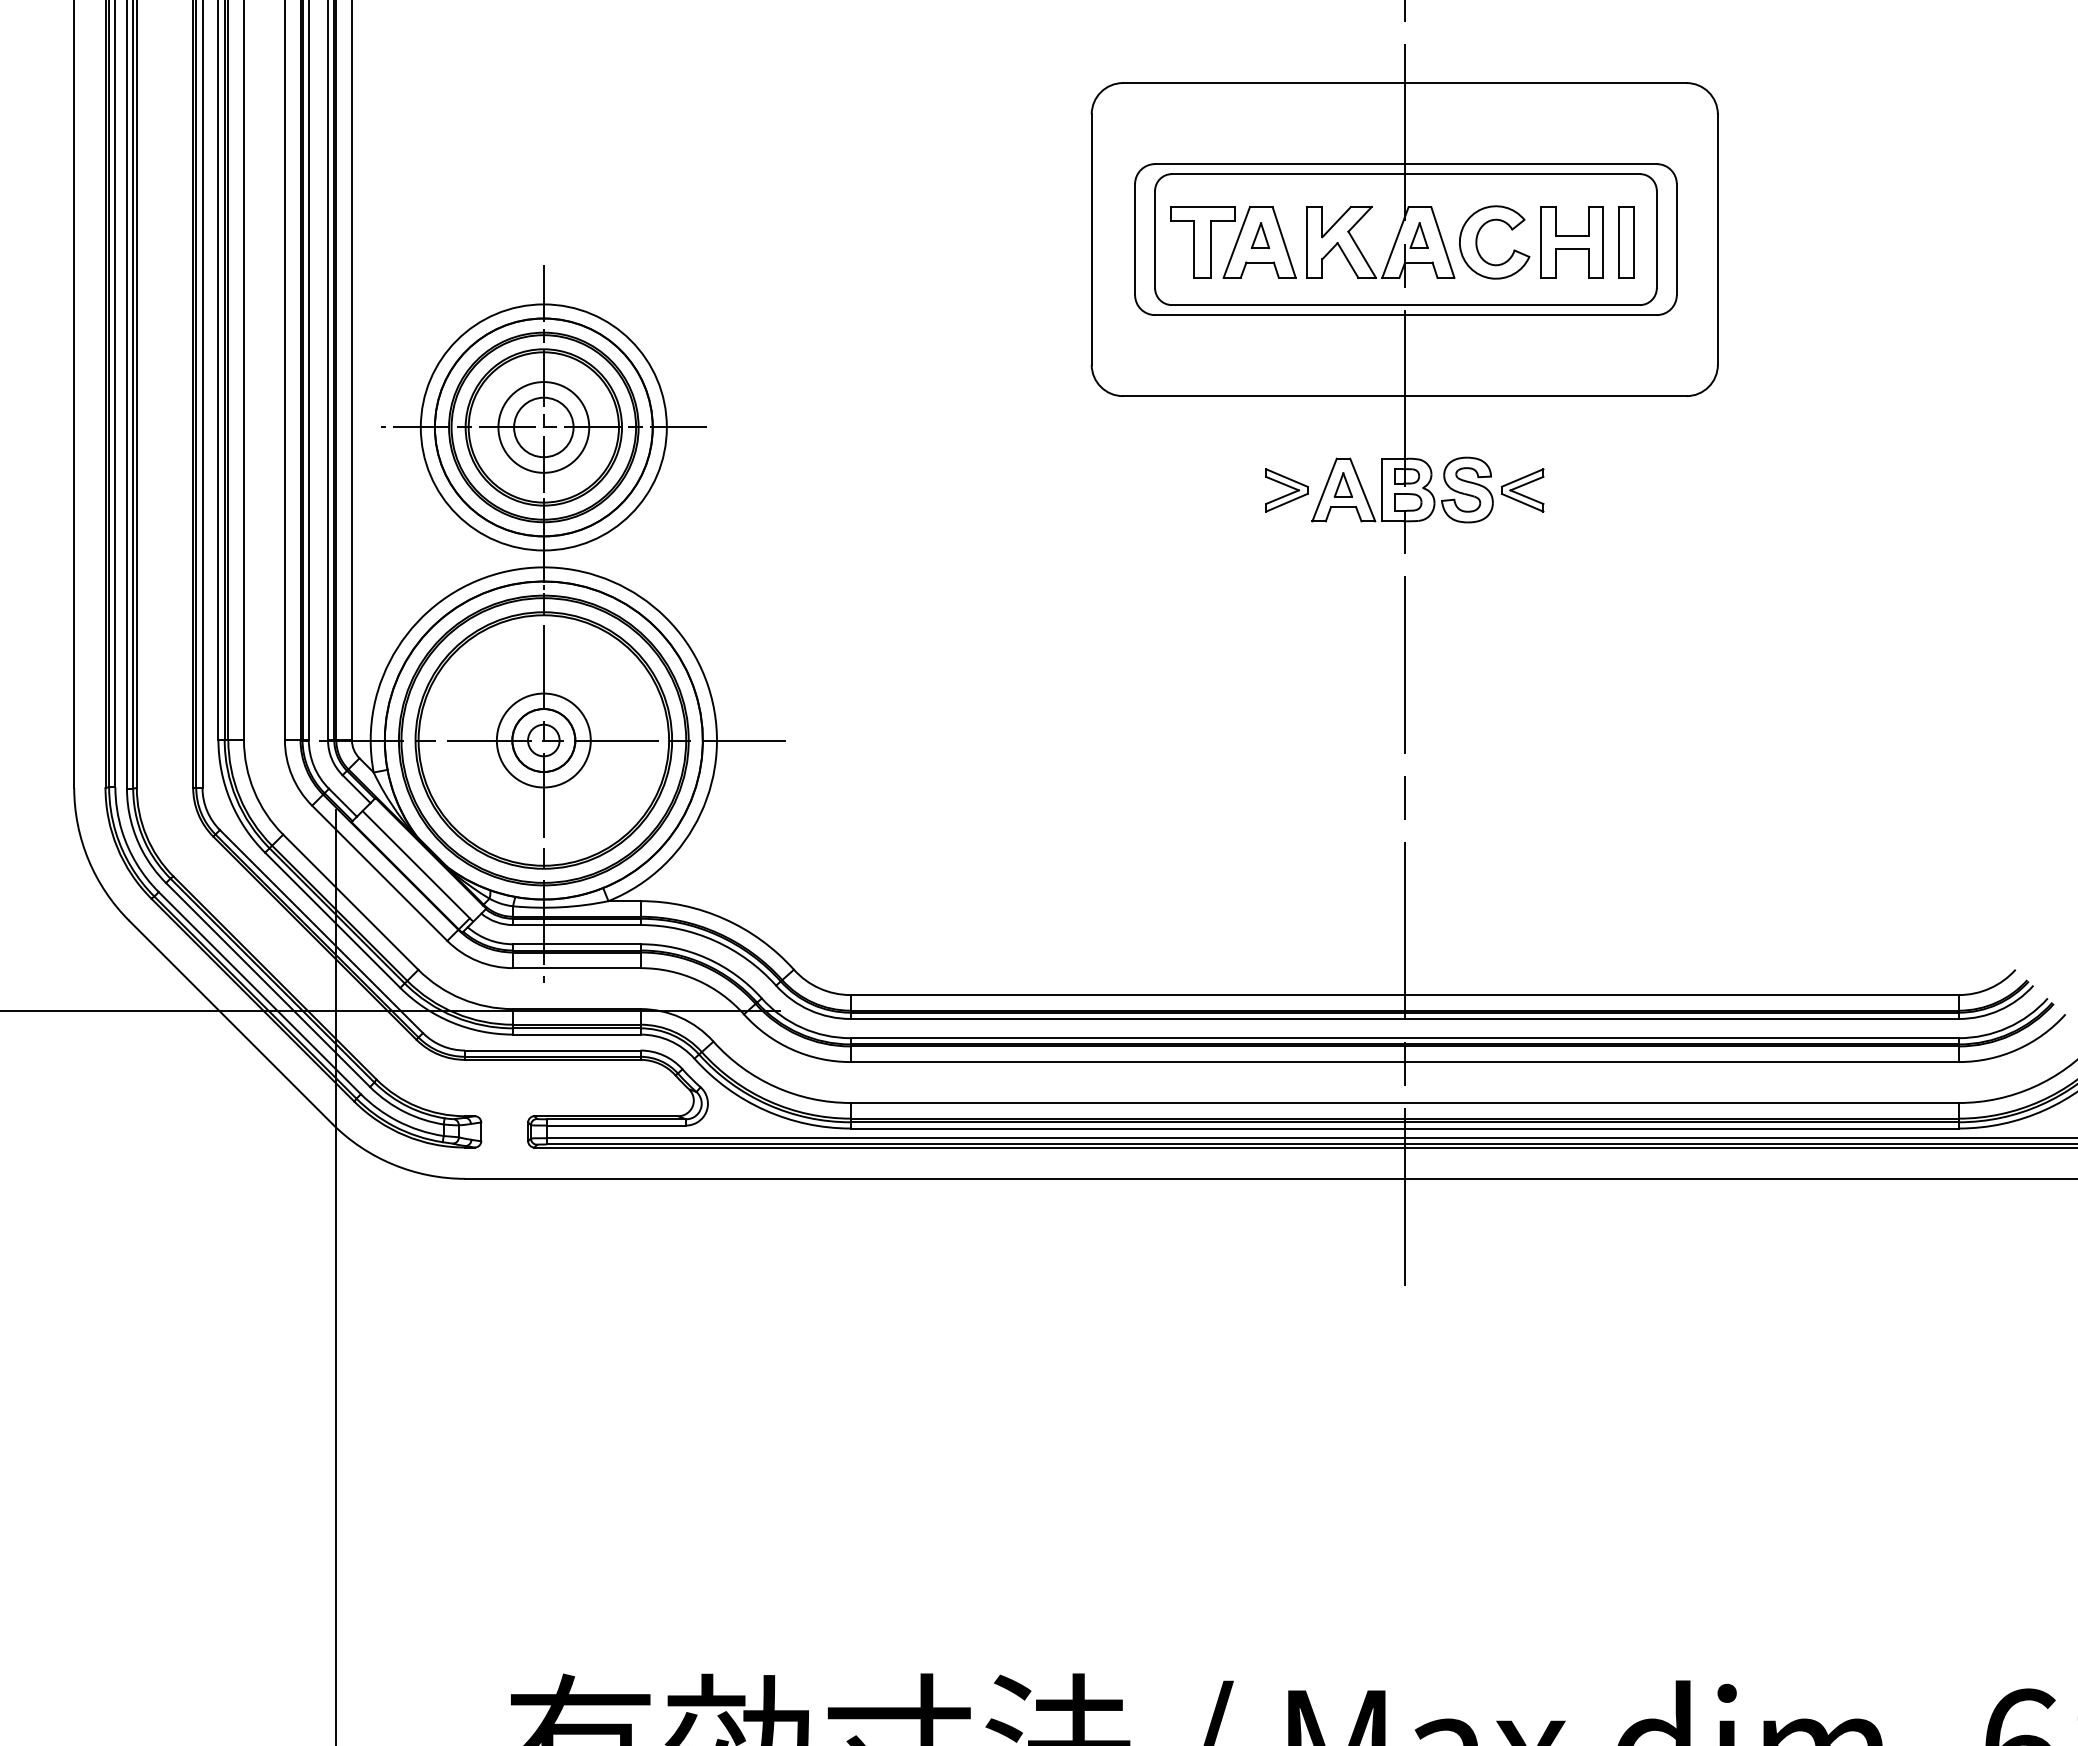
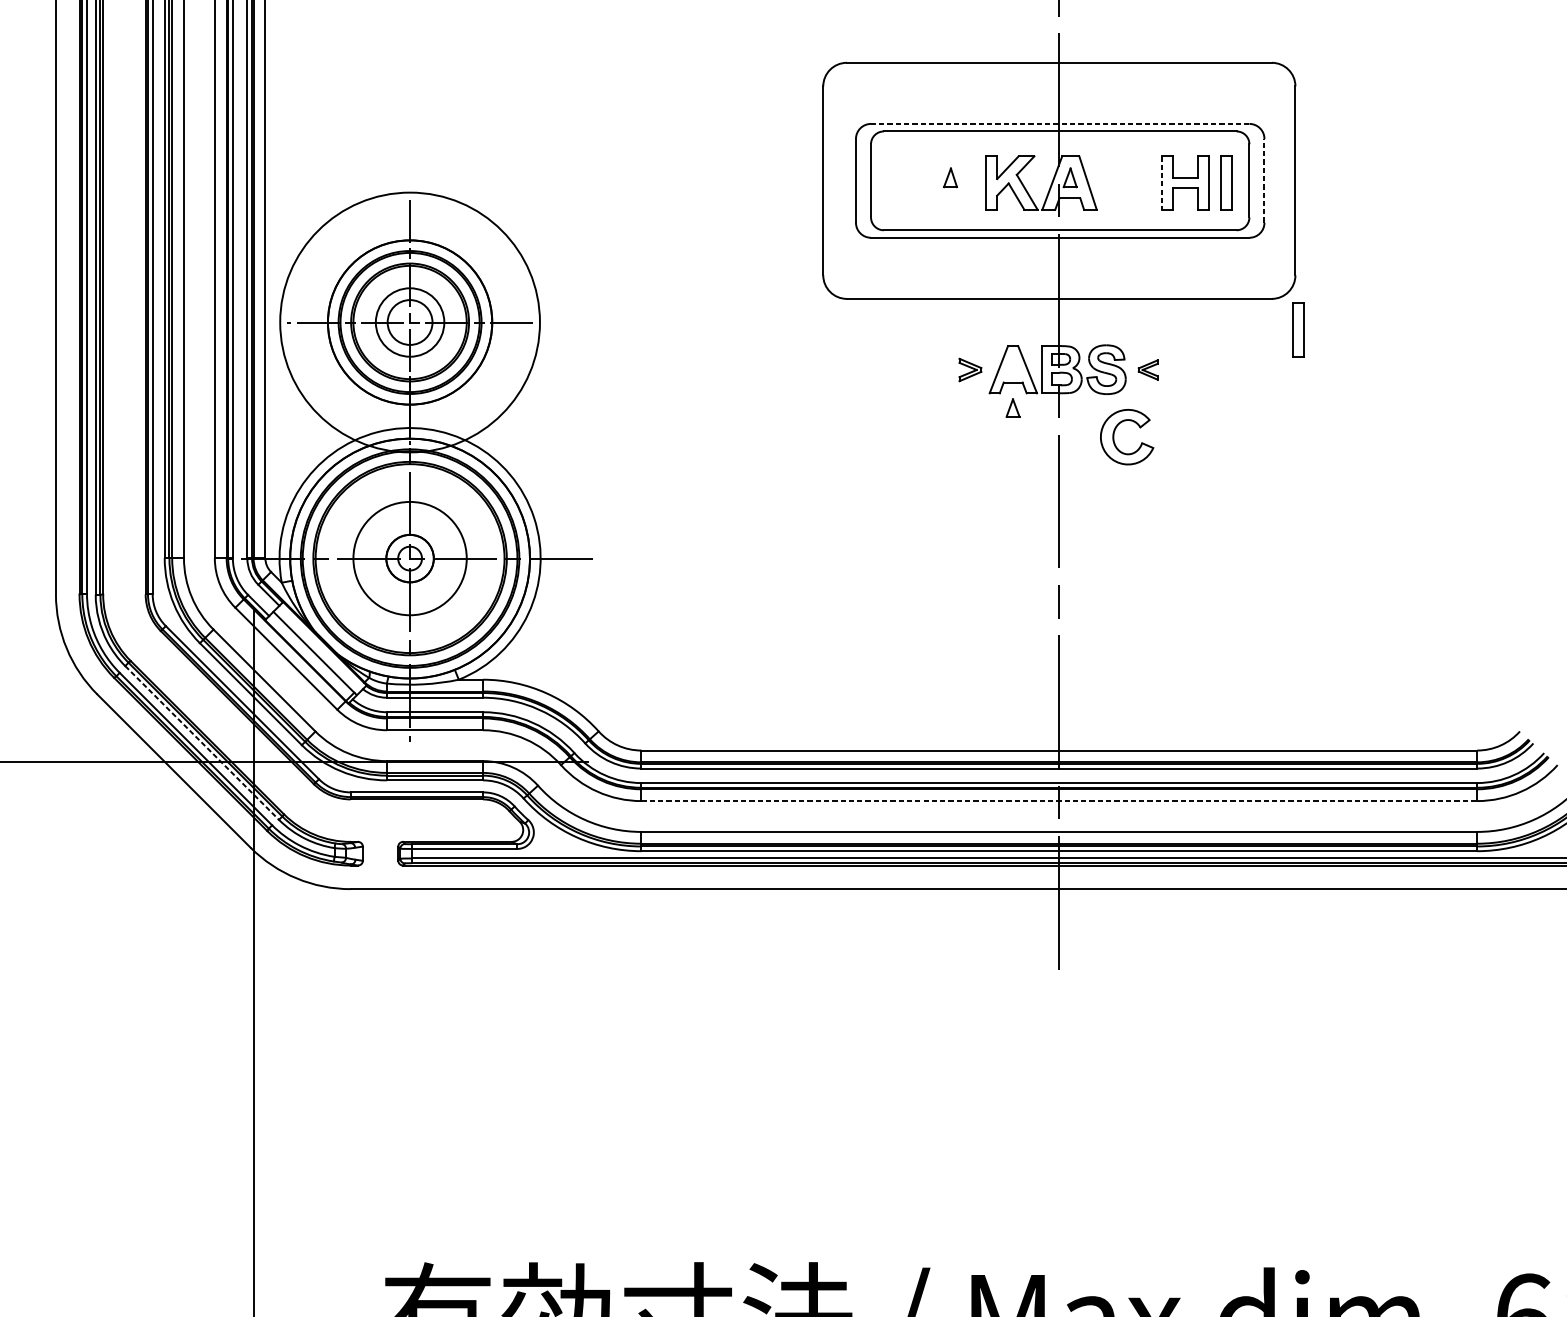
line: (1405, 164) -> (1059, 124), solid -> dashed
line: (1676, 239) -> (1264, 180), solid -> dashed
part: (1233, 242) -> (930, 183), removed
part: (1477, 242) -> (1114, 437), moved
line: (1540, 243) -> (1161, 183), solid -> dashed
circle: (543, 427) -> (409, 322), size x1.4
part: (1721, 437) -> (1298, 330), added
part: (1342, 484) -> (1012, 407), moved
part: (1286, 490) -> (970, 370), size x0.7
part: (1522, 490) -> (1148, 370), size x0.6
circle: (543, 740) -> (409, 558), size x1.6
line: (268, 985) -> (202, 743), solid -> dashed
line: (1405, 1062) -> (1059, 801), solid -> dashed

